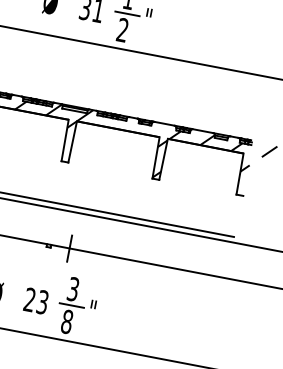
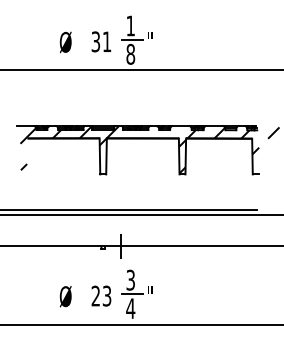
text: (122, 30) -> (130, 54), 2 -> 8
text: (66, 321) -> (130, 308), 8 -> 4

